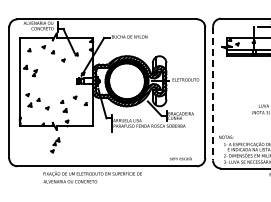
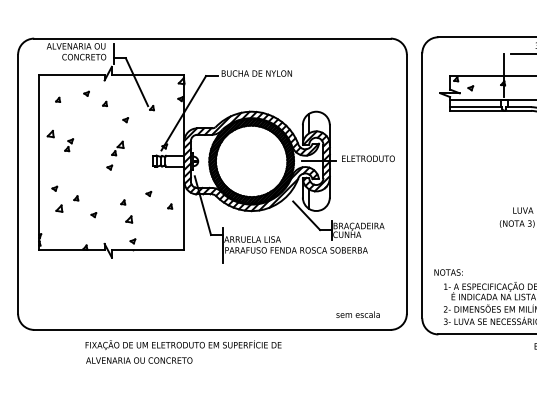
line: (213, 93) -> (423, 185), dashed -> solid
part: (55, 145) -> (115, 155), moved

